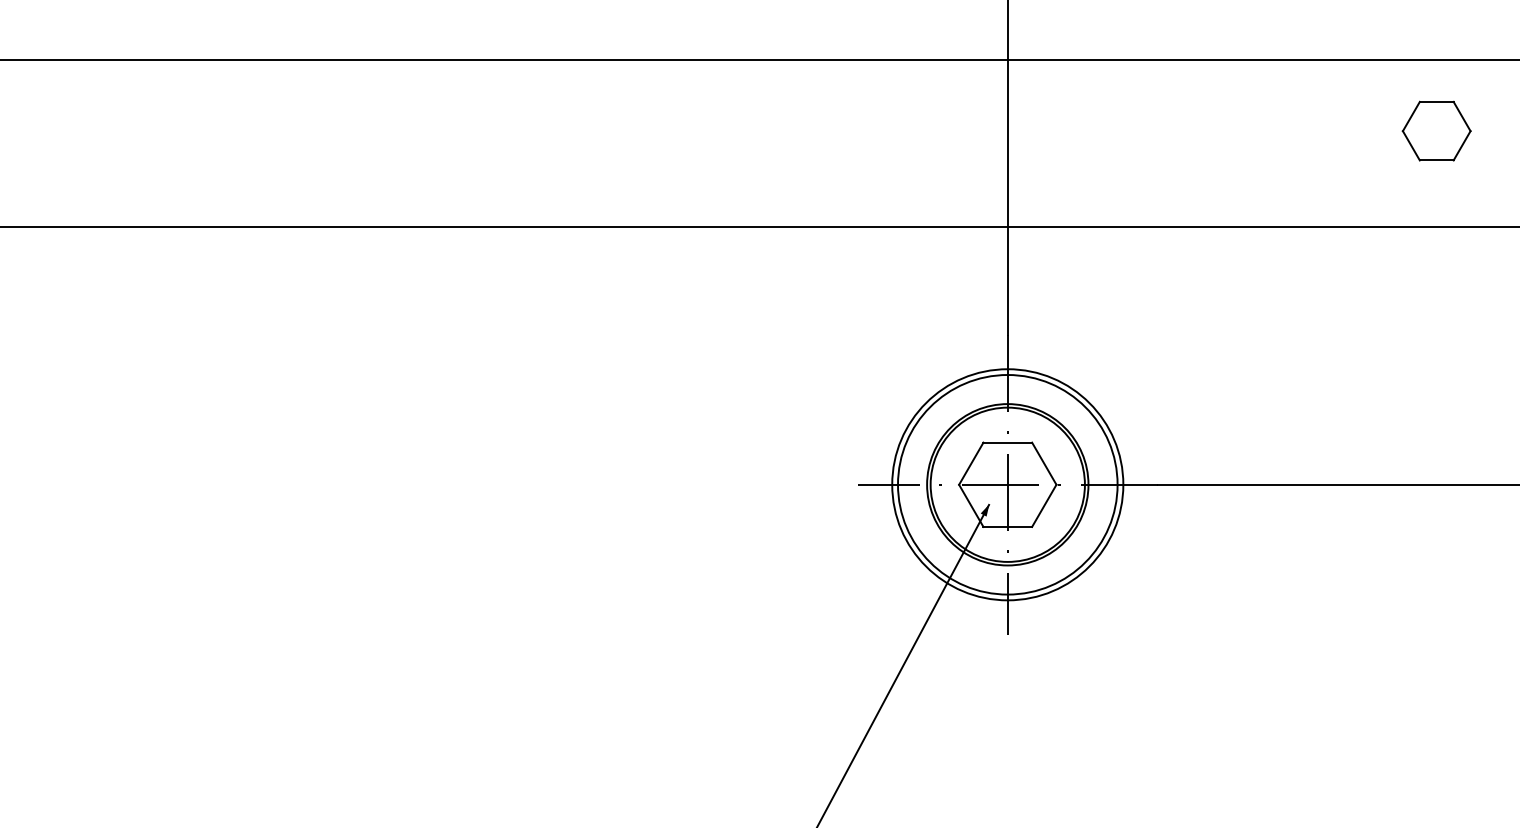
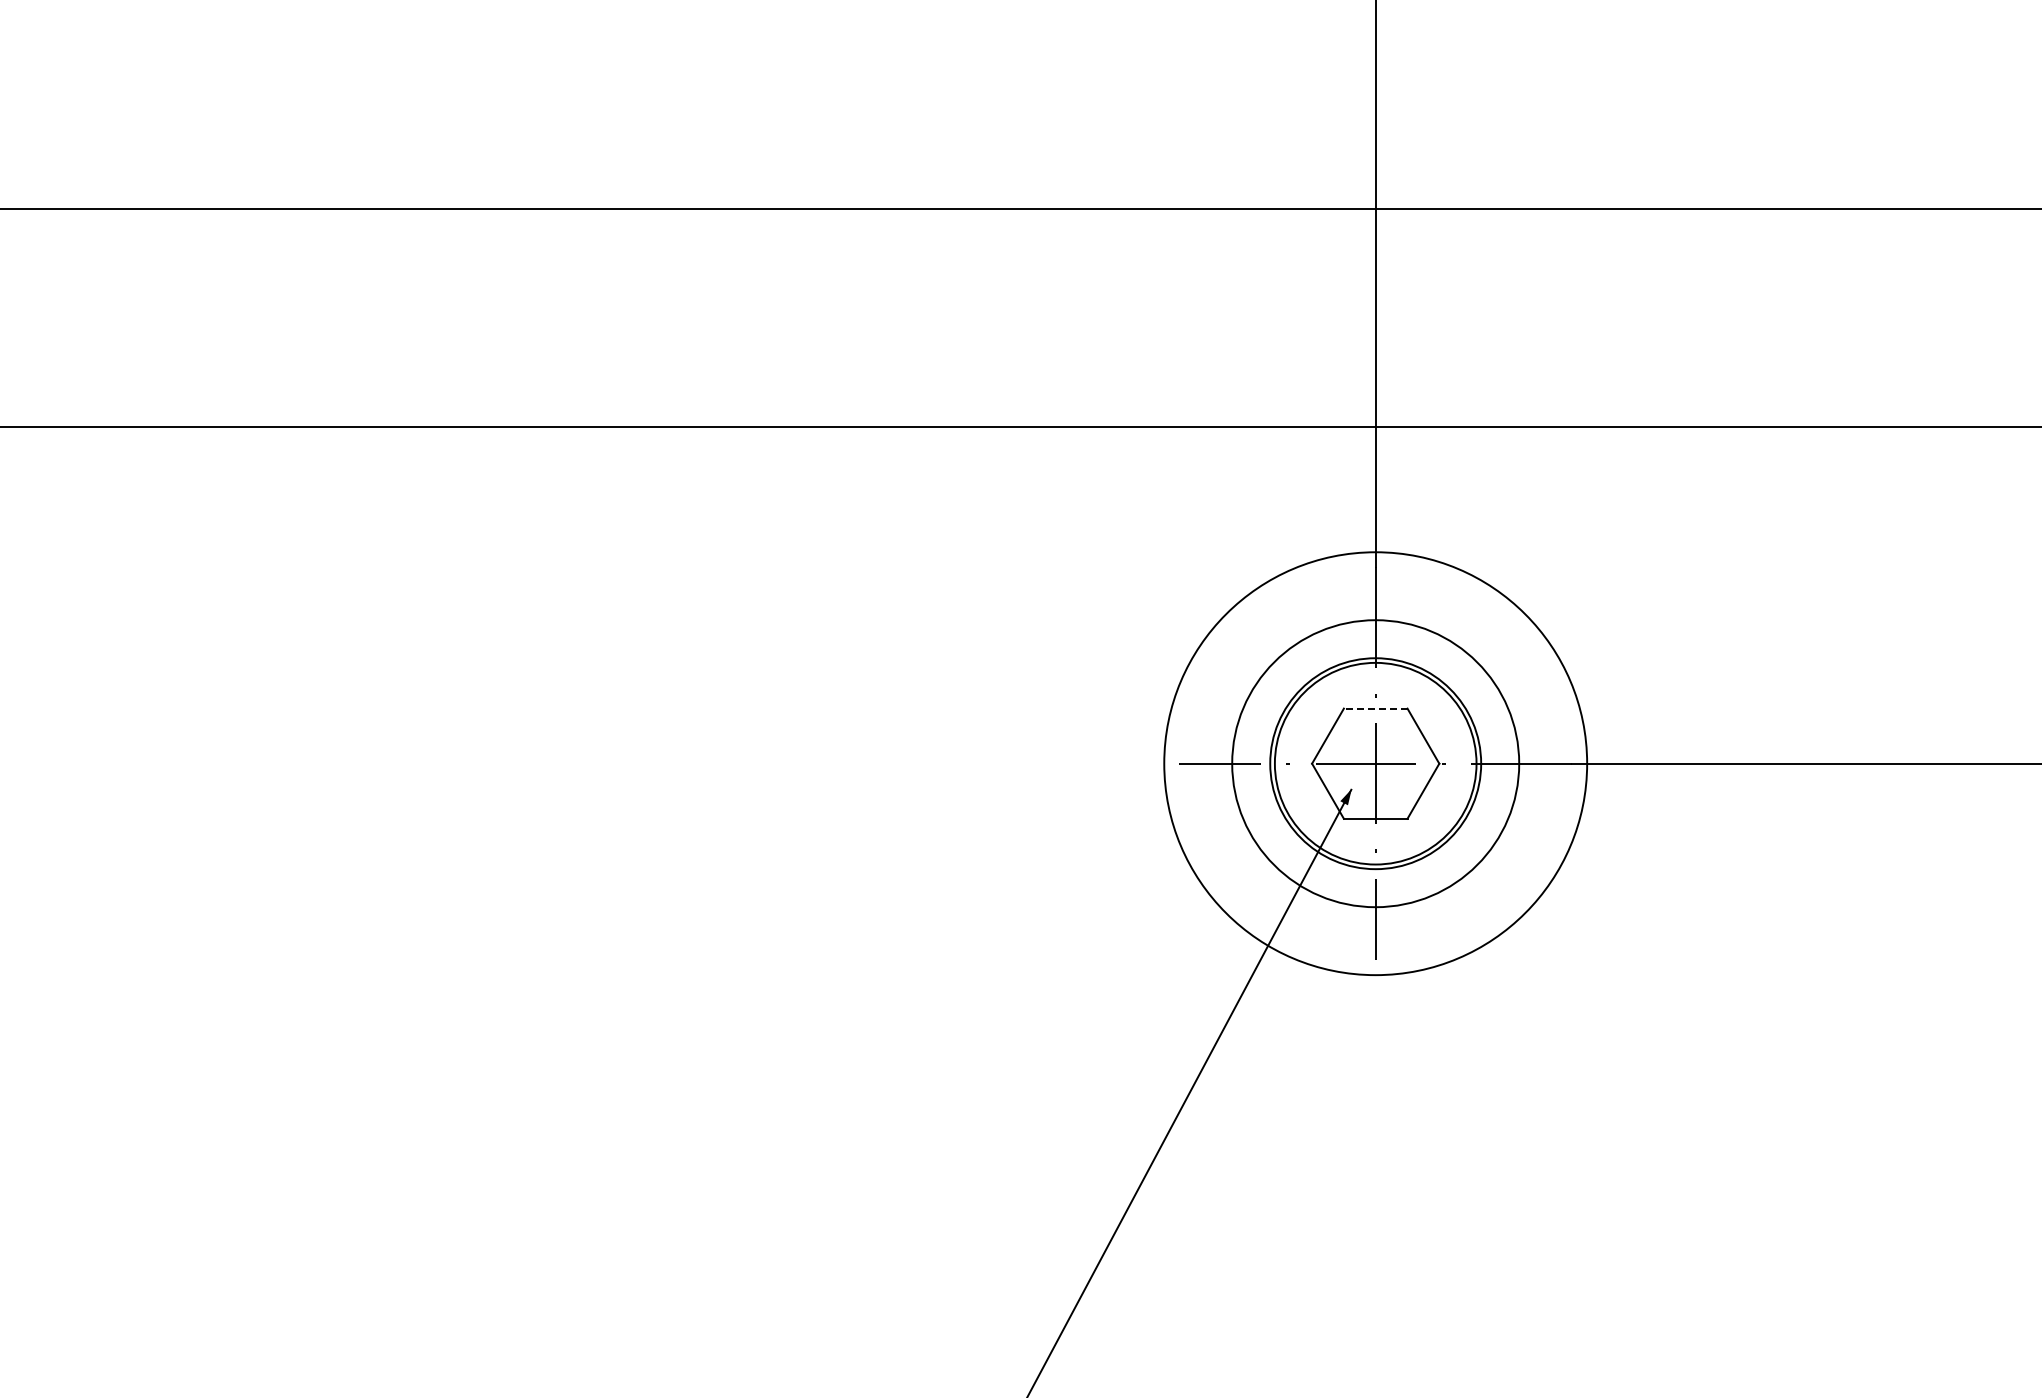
part: (1436, 131) -> (1936, 301), removed
line: (1007, 442) -> (1375, 708), solid -> dashed
circle: (1007, 484) -> (1375, 763), size x1.4

